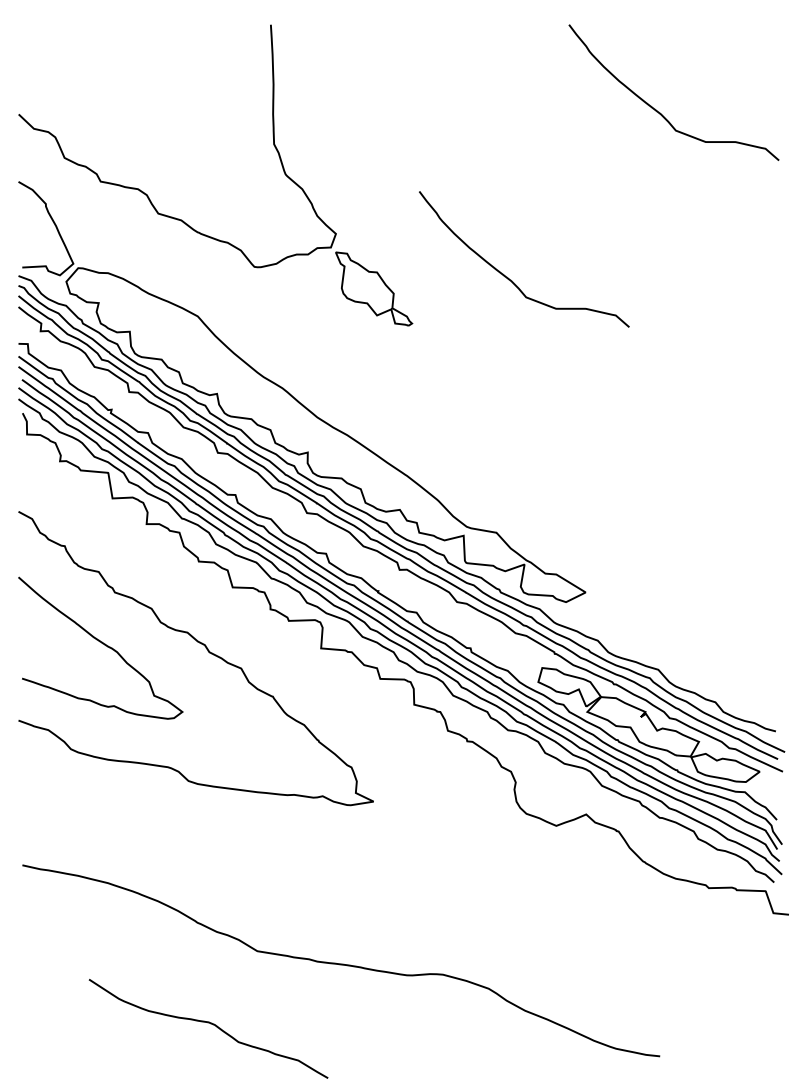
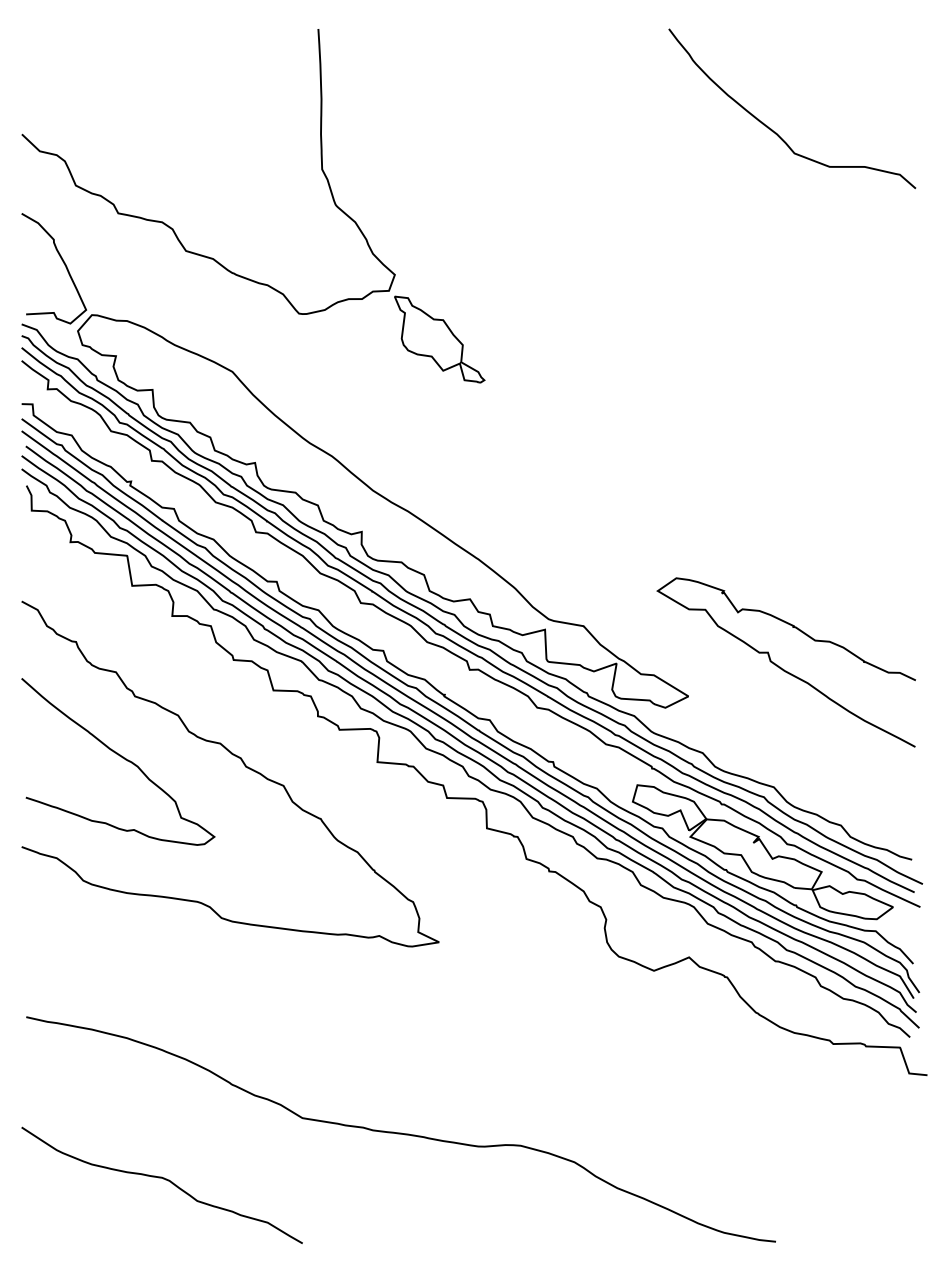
curve: (510, 278) -> (599, 327), removed
curve: (663, 567) -> (780, 666), added
curve: (209, 1023) -> (163, 1179), moved

